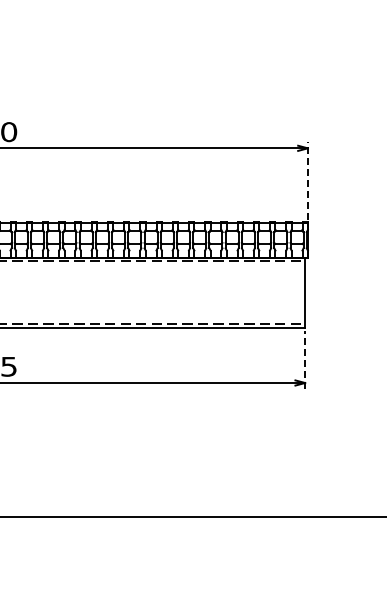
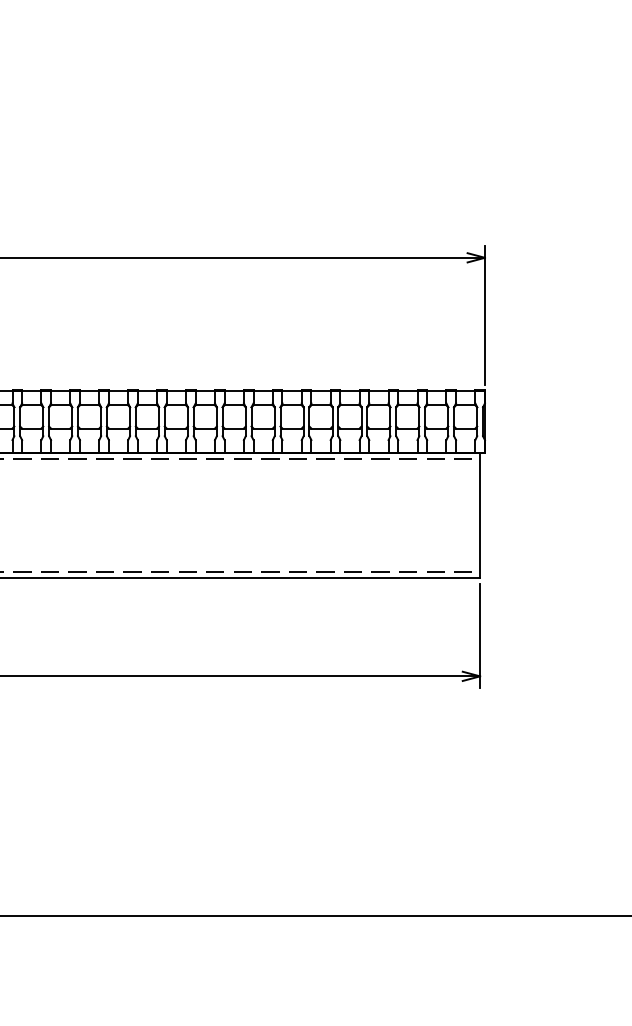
line: (307, 180) -> (484, 315), dashed -> solid
line: (305, 359) -> (480, 634), dashed -> solid

